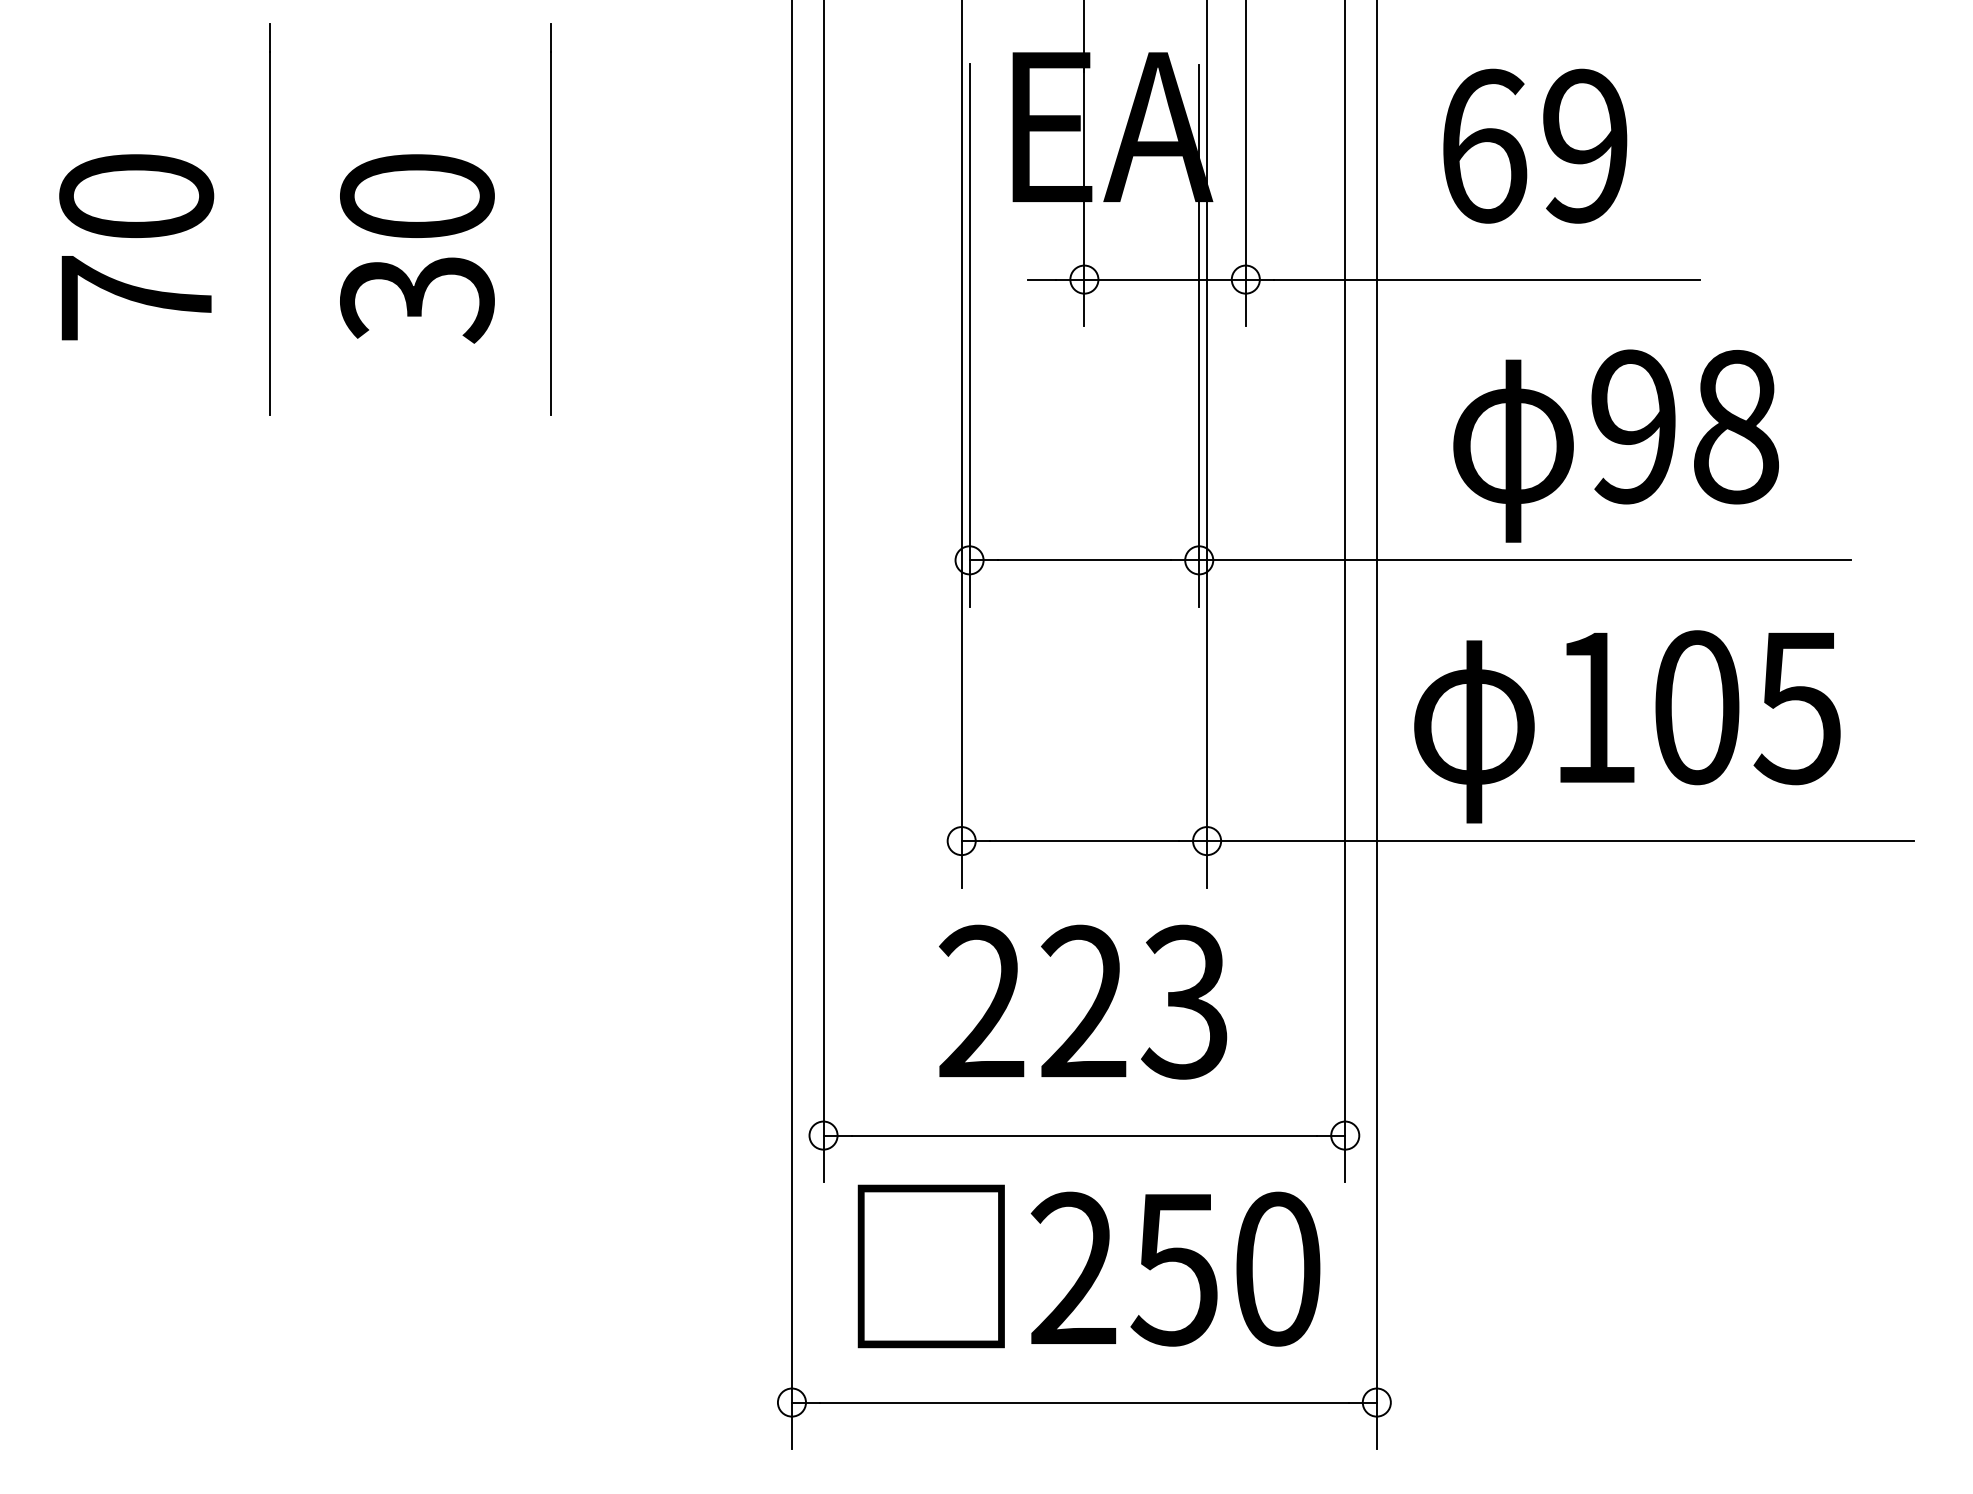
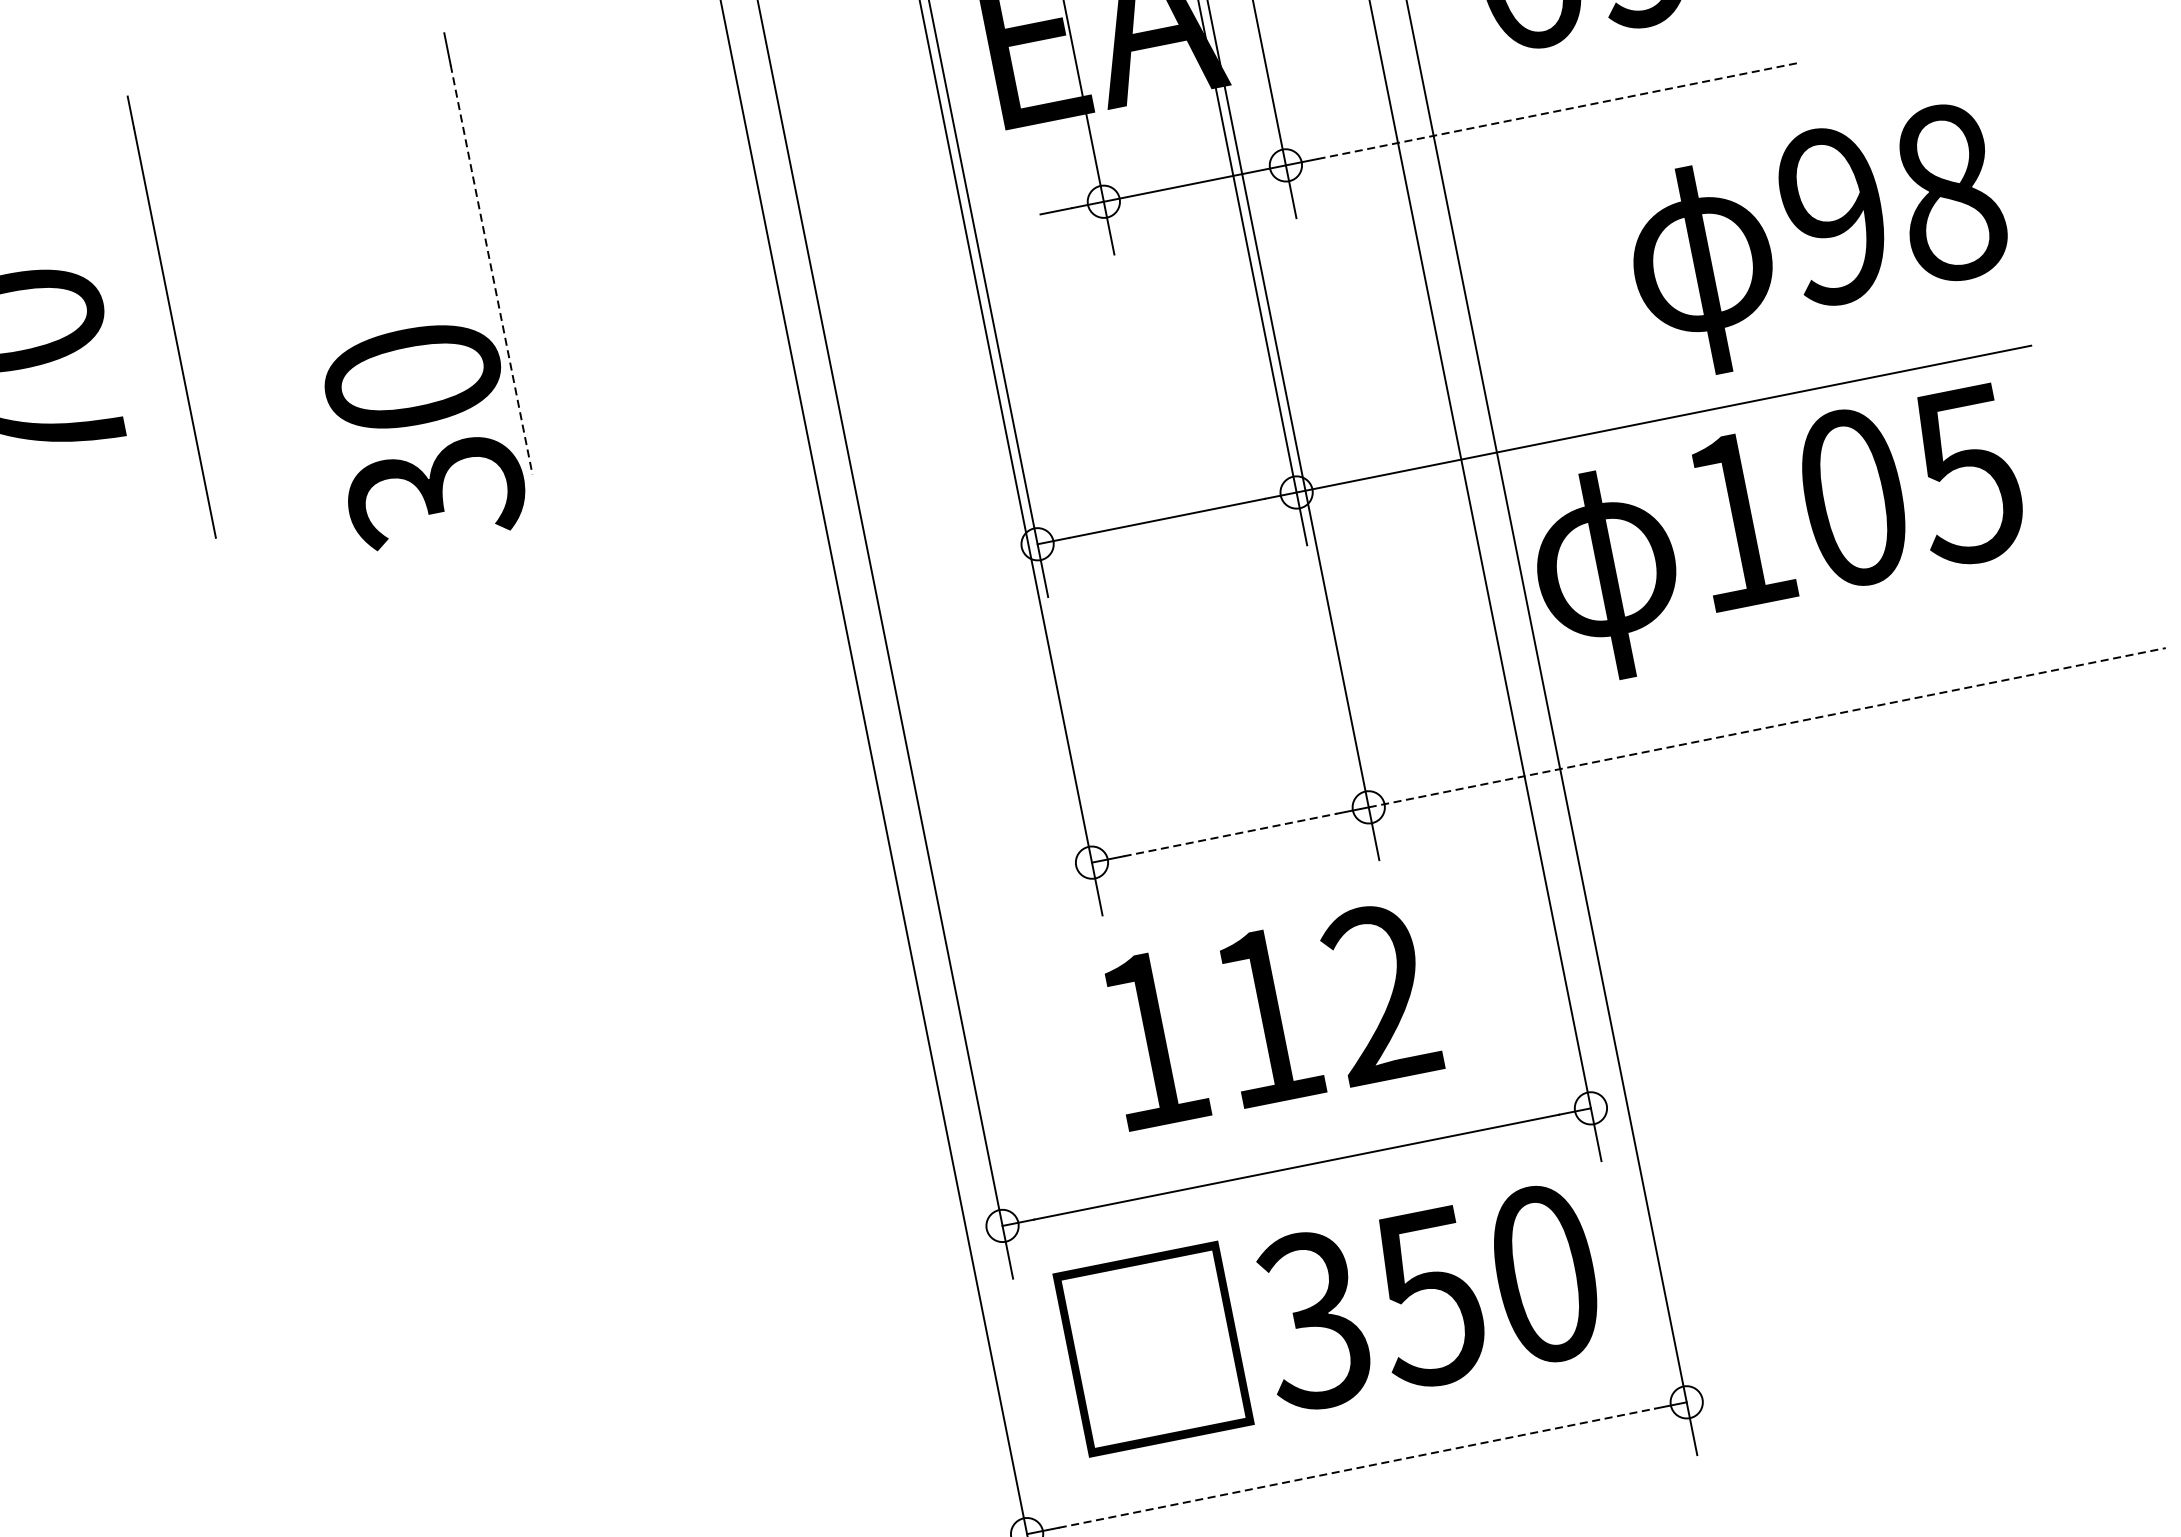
line: (550, 233) -> (491, 270), solid -> dashed
text: (417, 248) -> (424, 435), moved
line: (1486, 279) -> (1557, 111), solid -> dashed
text: (1615, 445) -> (1817, 240), moved
text: (1627, 726) -> (1779, 534), moved
line: (1084, 841) -> (1230, 835), solid -> dashed
line: (1560, 841) -> (1767, 728), solid -> dashed
text: (1083, 1001) -> (1265, 1016), 223 -> 112
text: (1072, 1268) -> (1313, 1319), 250 -> 350
line: (1084, 1402) -> (1357, 1468), solid -> dashed

